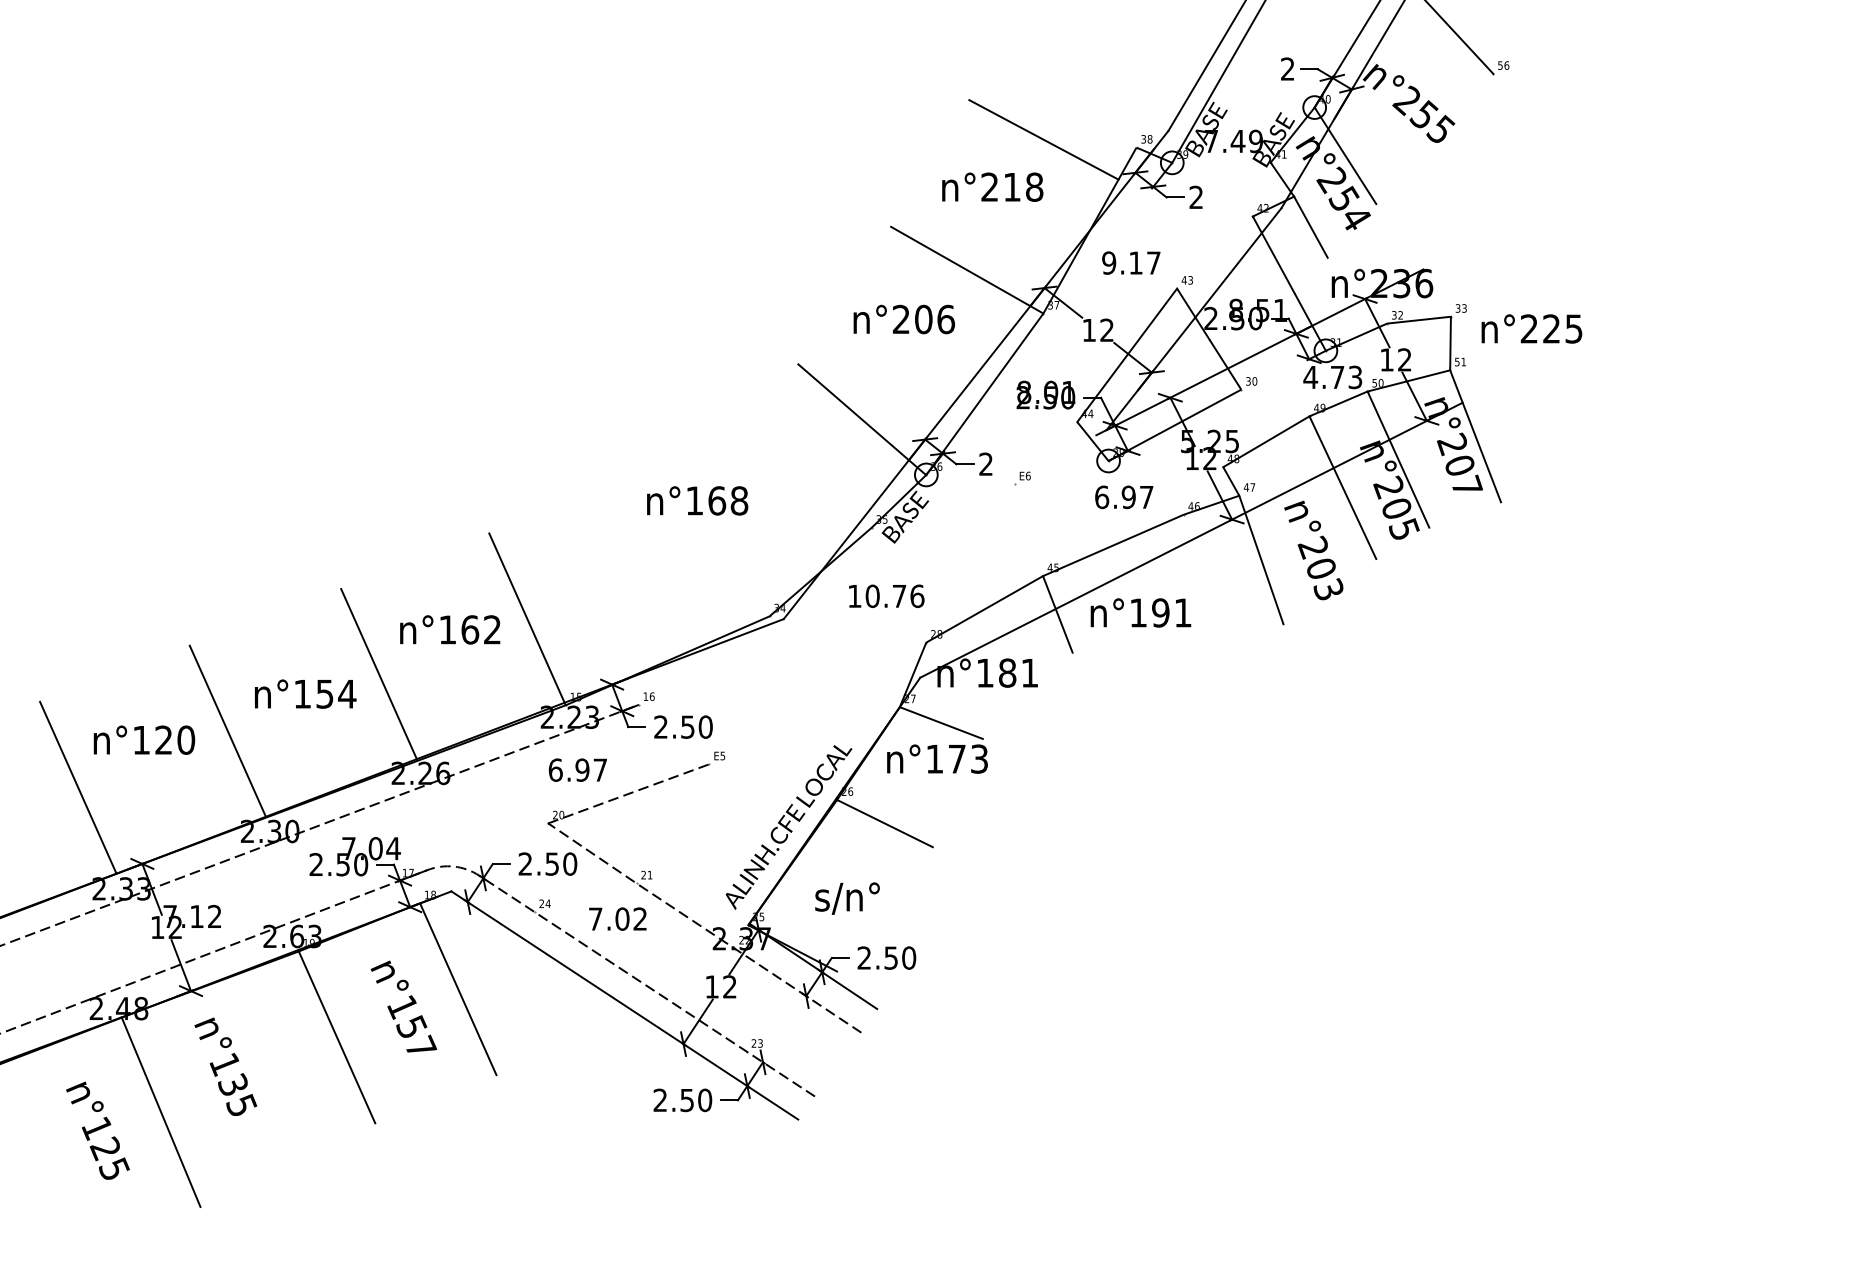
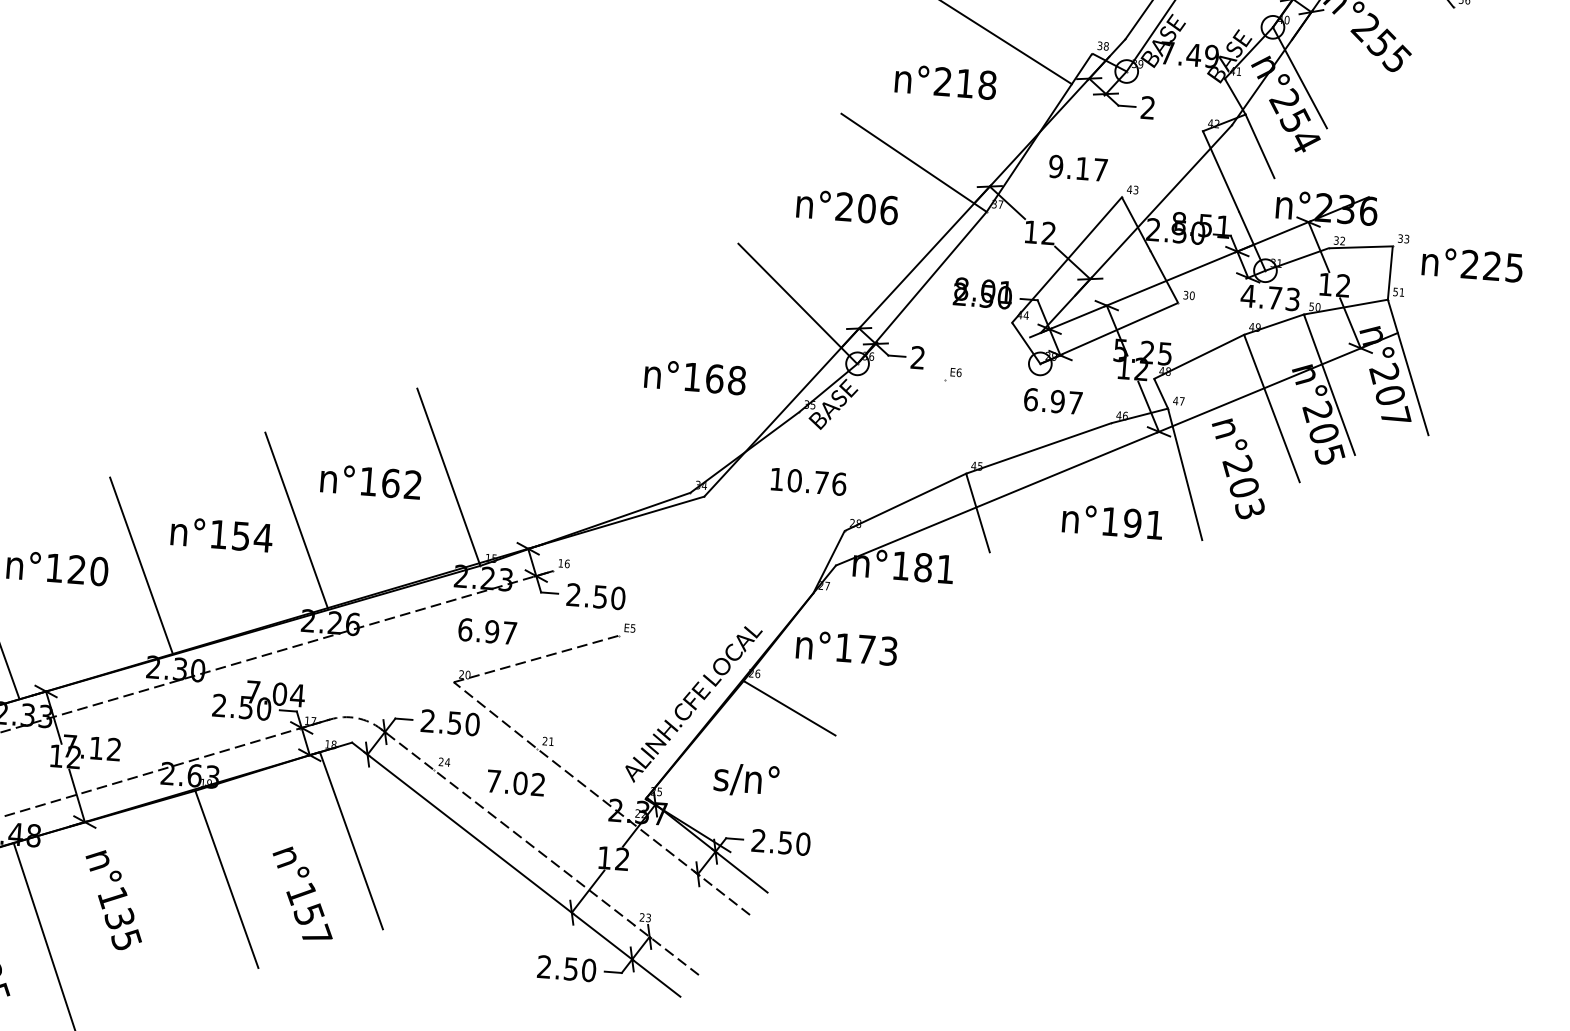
text: (697, 500) -> (695, 376), moved
text: (1140, 612) -> (1112, 521), moved
line: (940, 722) -> (852, 611), removed
text: (403, 1006) -> (302, 893), moved

